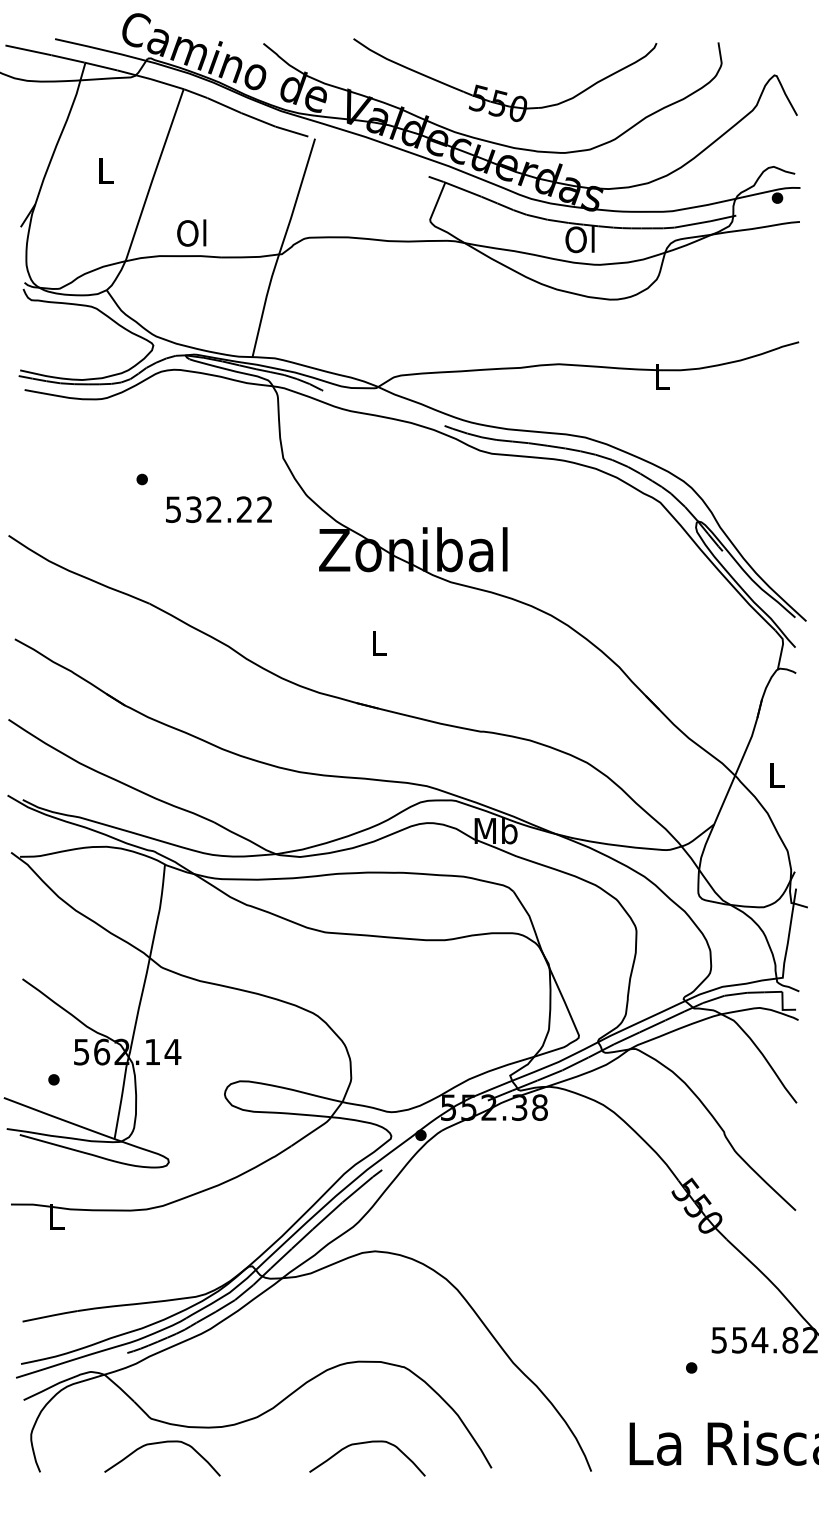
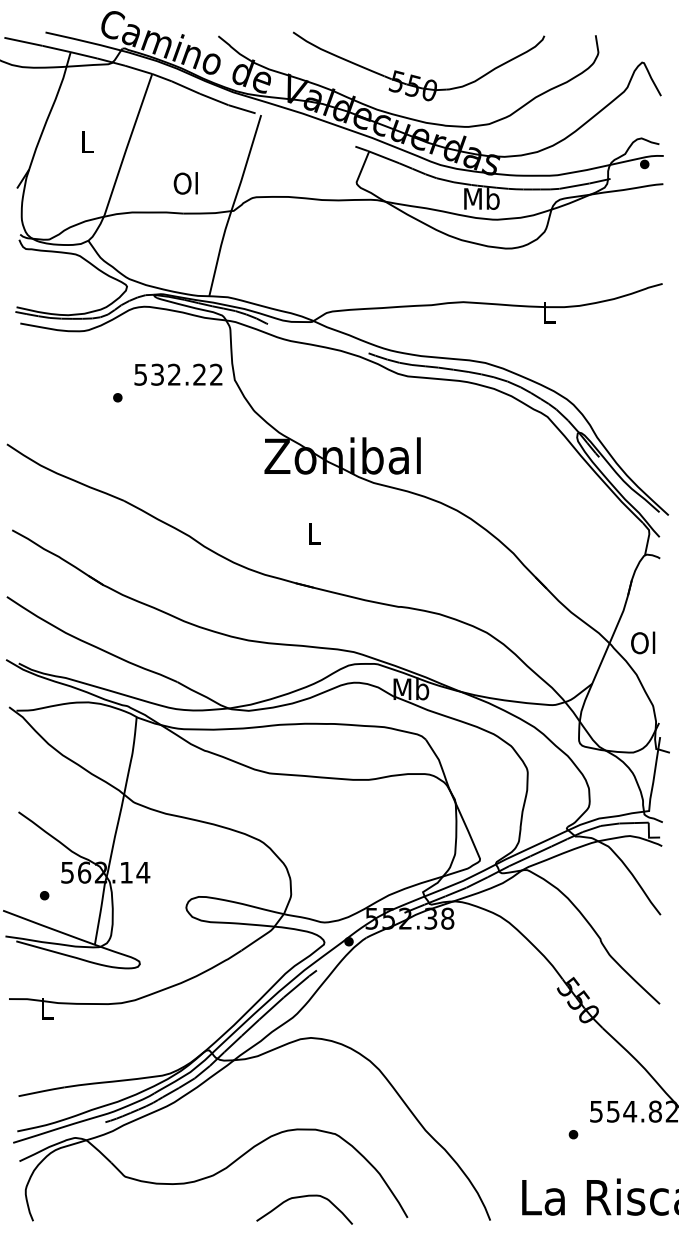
text: (191, 233) -> (185, 183), moved
text: (580, 239) -> (481, 198), Ol -> Mb
text: (218, 509) -> (178, 374), moved
text: (776, 774) -> (643, 642), L -> Ol
curve: (162, 1443) -> (134, 1197), removed

